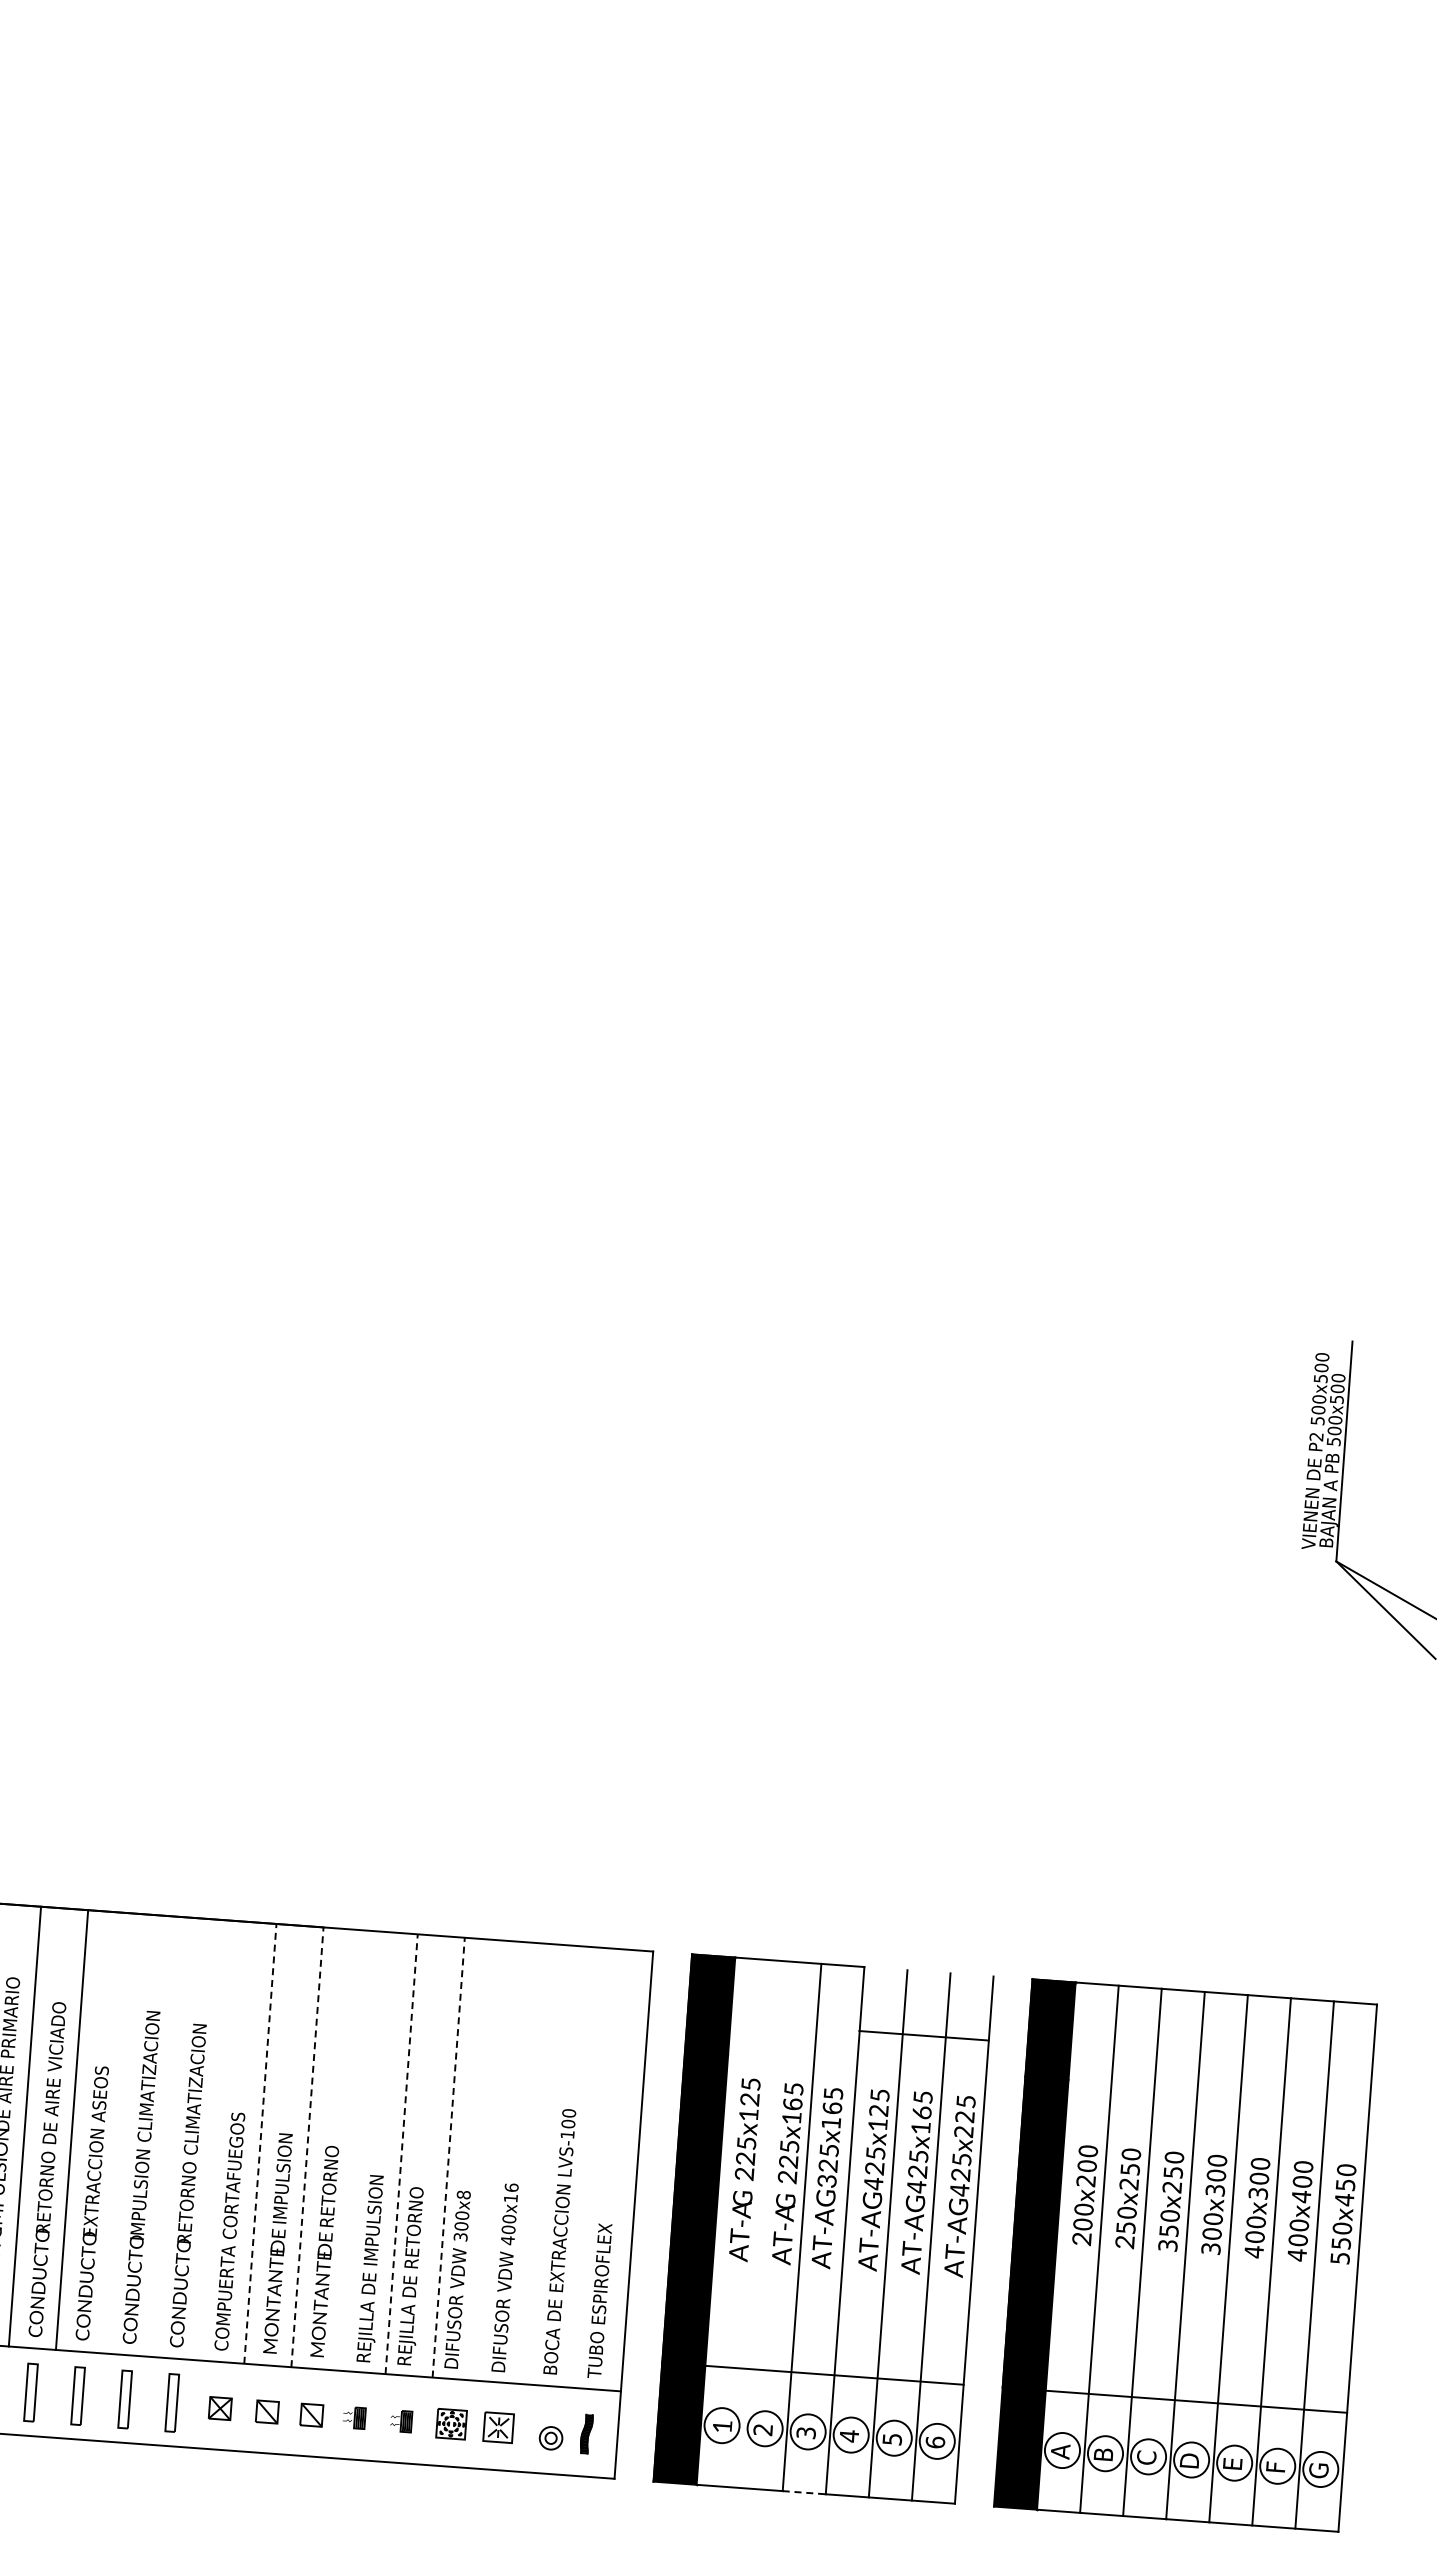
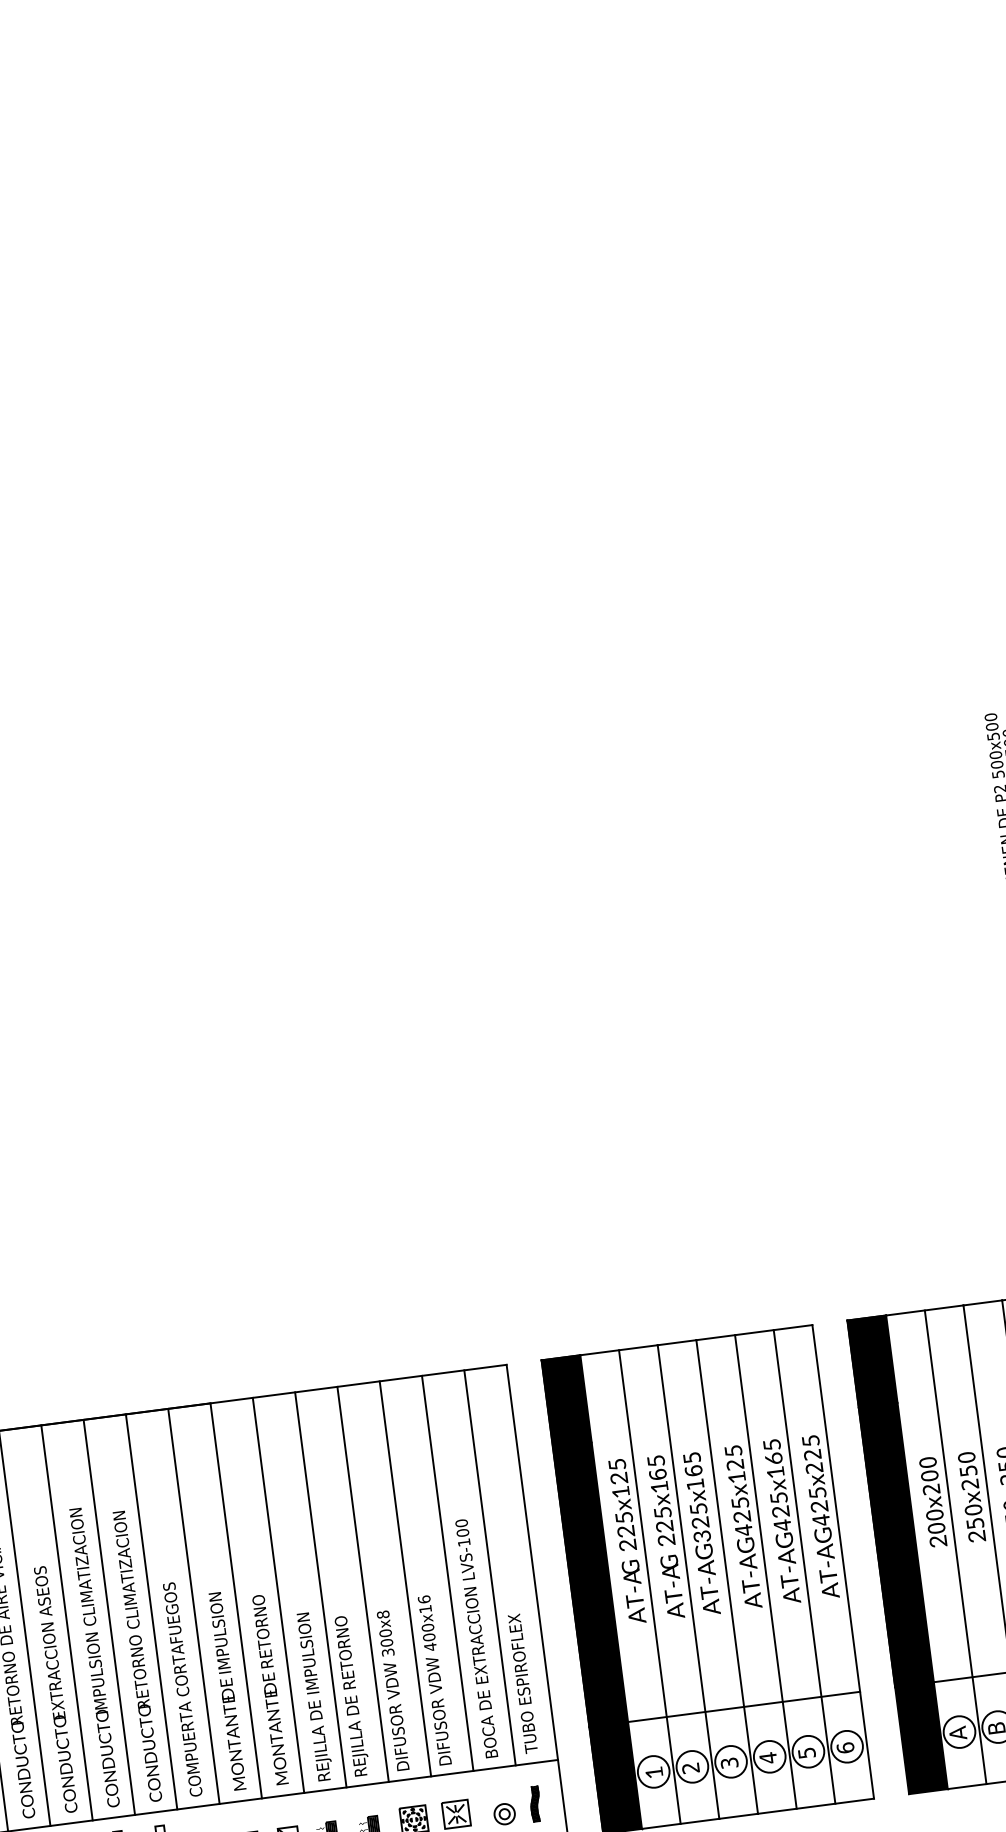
line: (923, 2035) -> (753, 1332), moved
line: (119, 2133) -> (67, 1622), added
line: (166, 2136) -> (109, 1616), added
line: (213, 2140) -> (151, 1611), added
line: (260, 2143) -> (193, 1606), dashed -> solid
line: (307, 2146) -> (236, 1600), dashed -> solid
line: (354, 2150) -> (278, 1595), added
line: (401, 2153) -> (320, 1589), dashed -> solid
line: (448, 2157) -> (362, 1584), dashed -> solid
line: (495, 2160) -> (405, 1578), added
line: (542, 2164) -> (447, 1573), added
line: (589, 2167) -> (489, 1567), added
line: (758, 2223) -> (649, 1586), added
line: (804, 2492) -> (738, 1816), dashed -> solid

